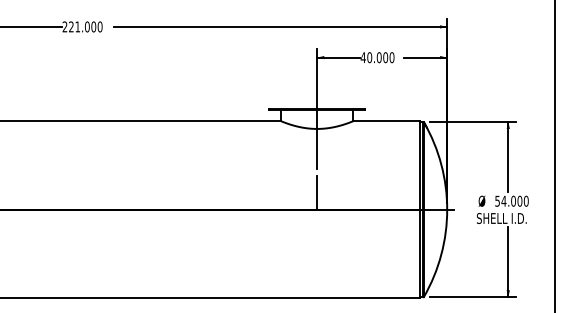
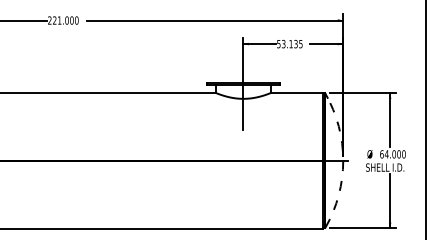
text: (377, 57) -> (289, 44), 40.000 -> 53.135
line: (317, 192) -> (243, 147), removed
text: (497, 200) -> (381, 153), 54.000 -> 64.000
arc: (447, 209) -> (343, 160), solid -> dashed

